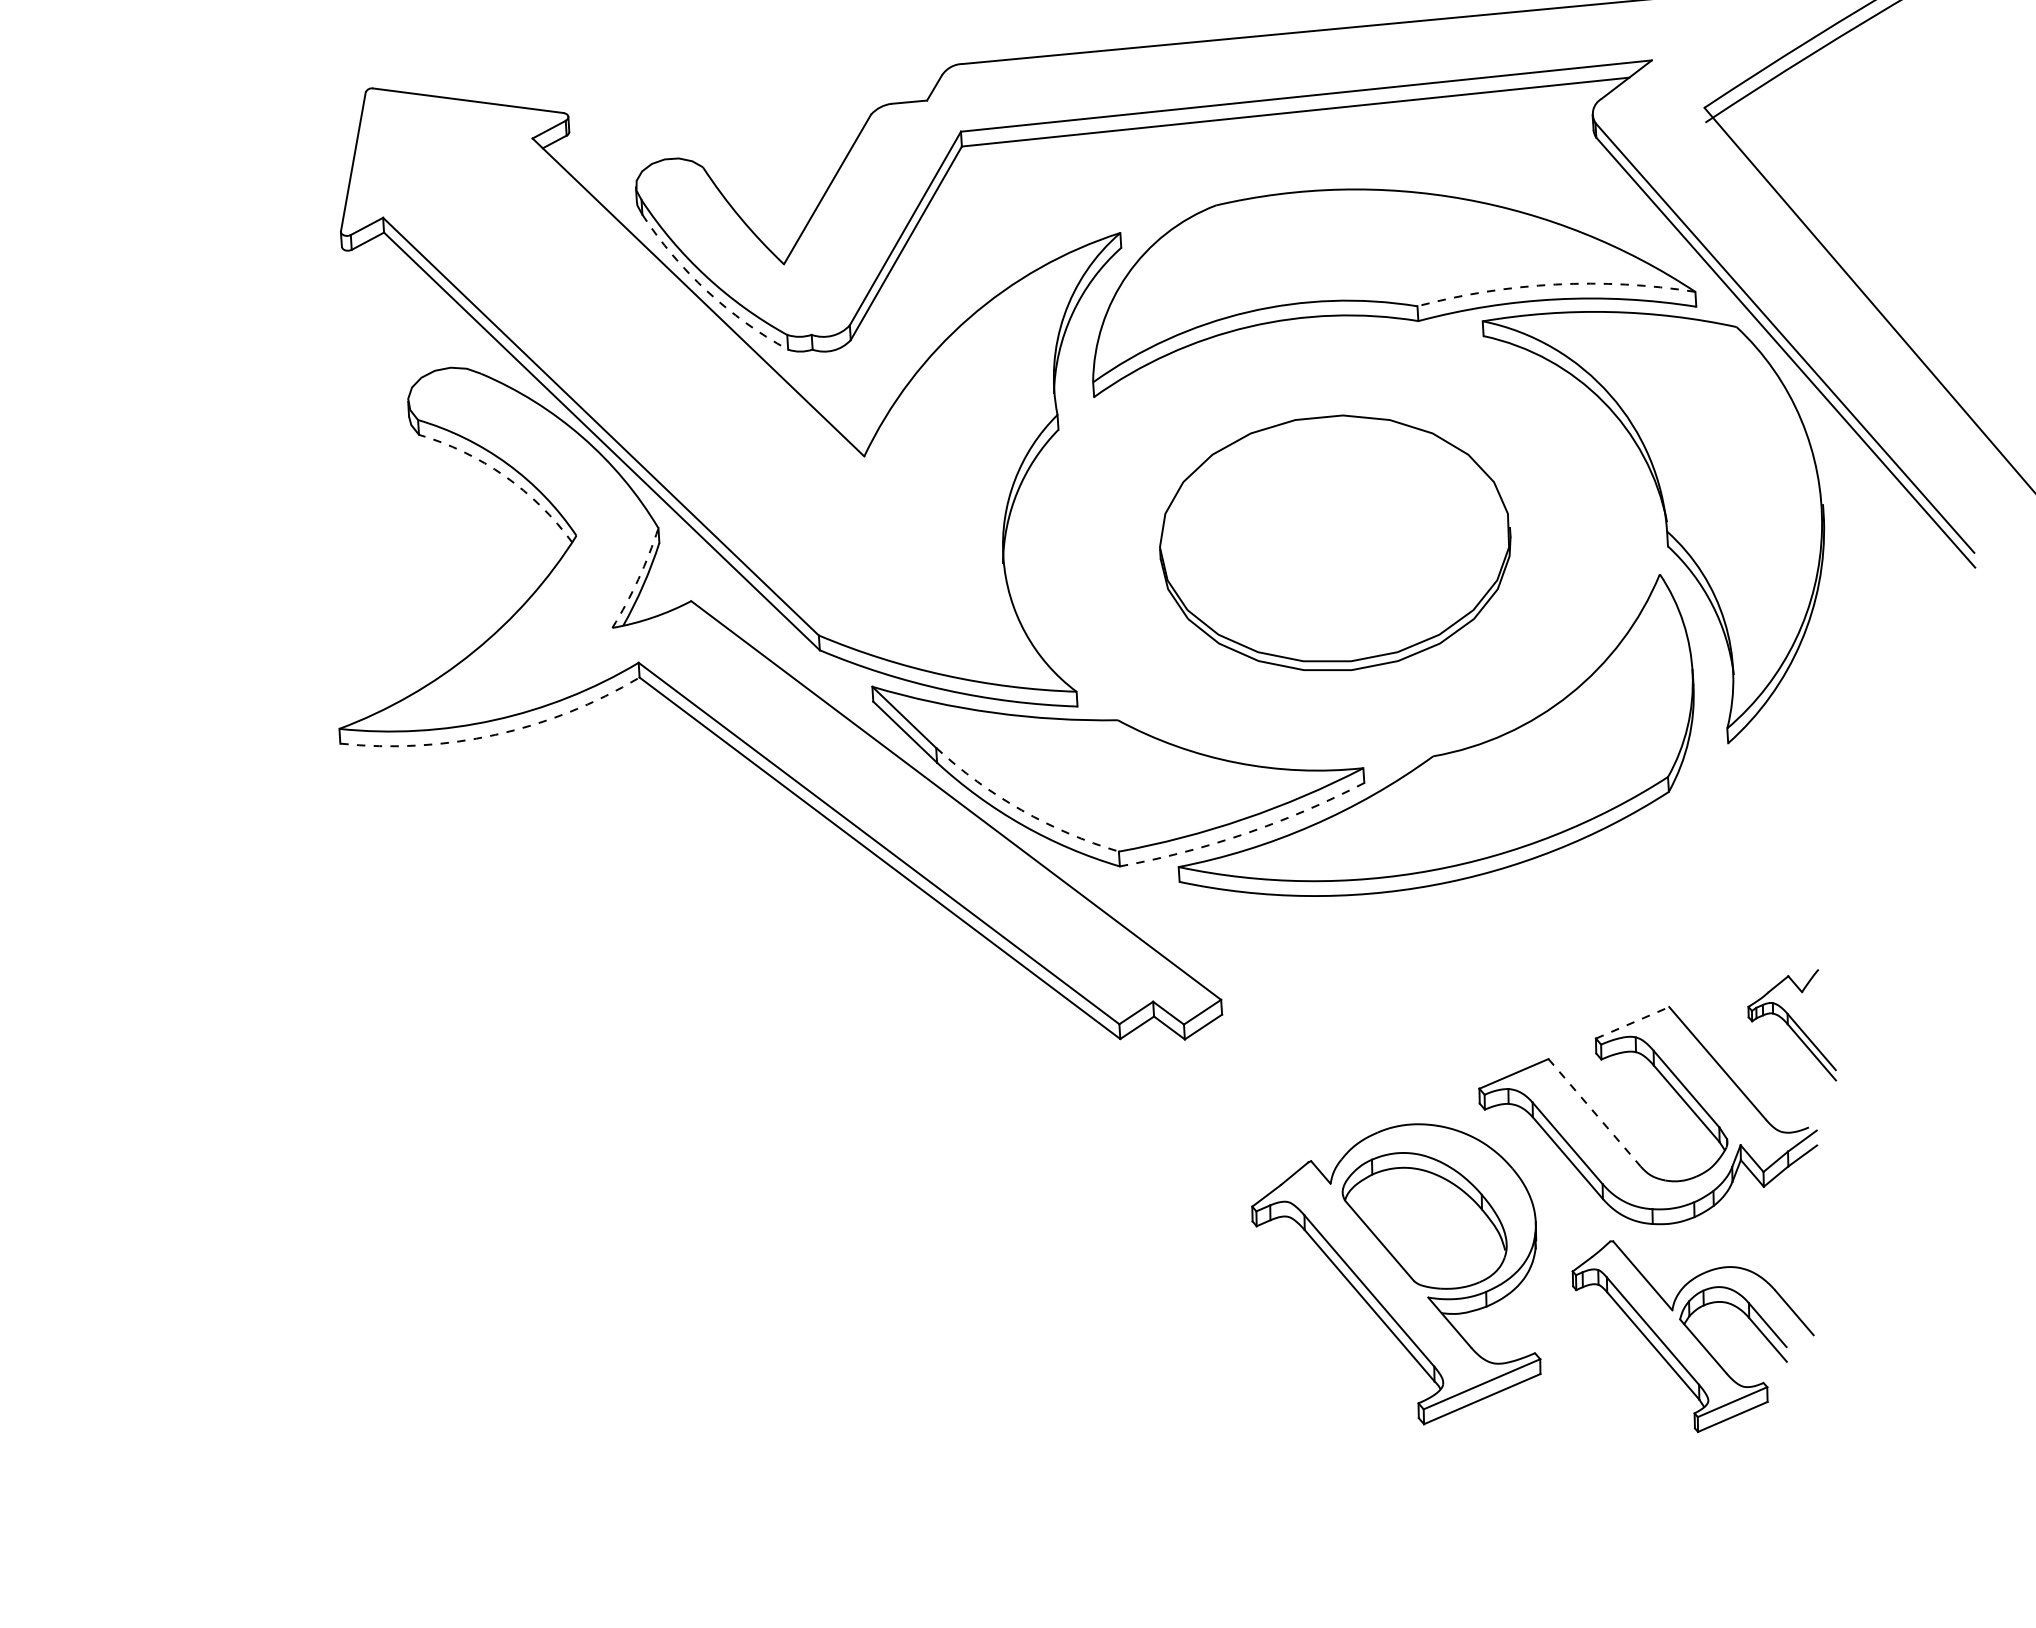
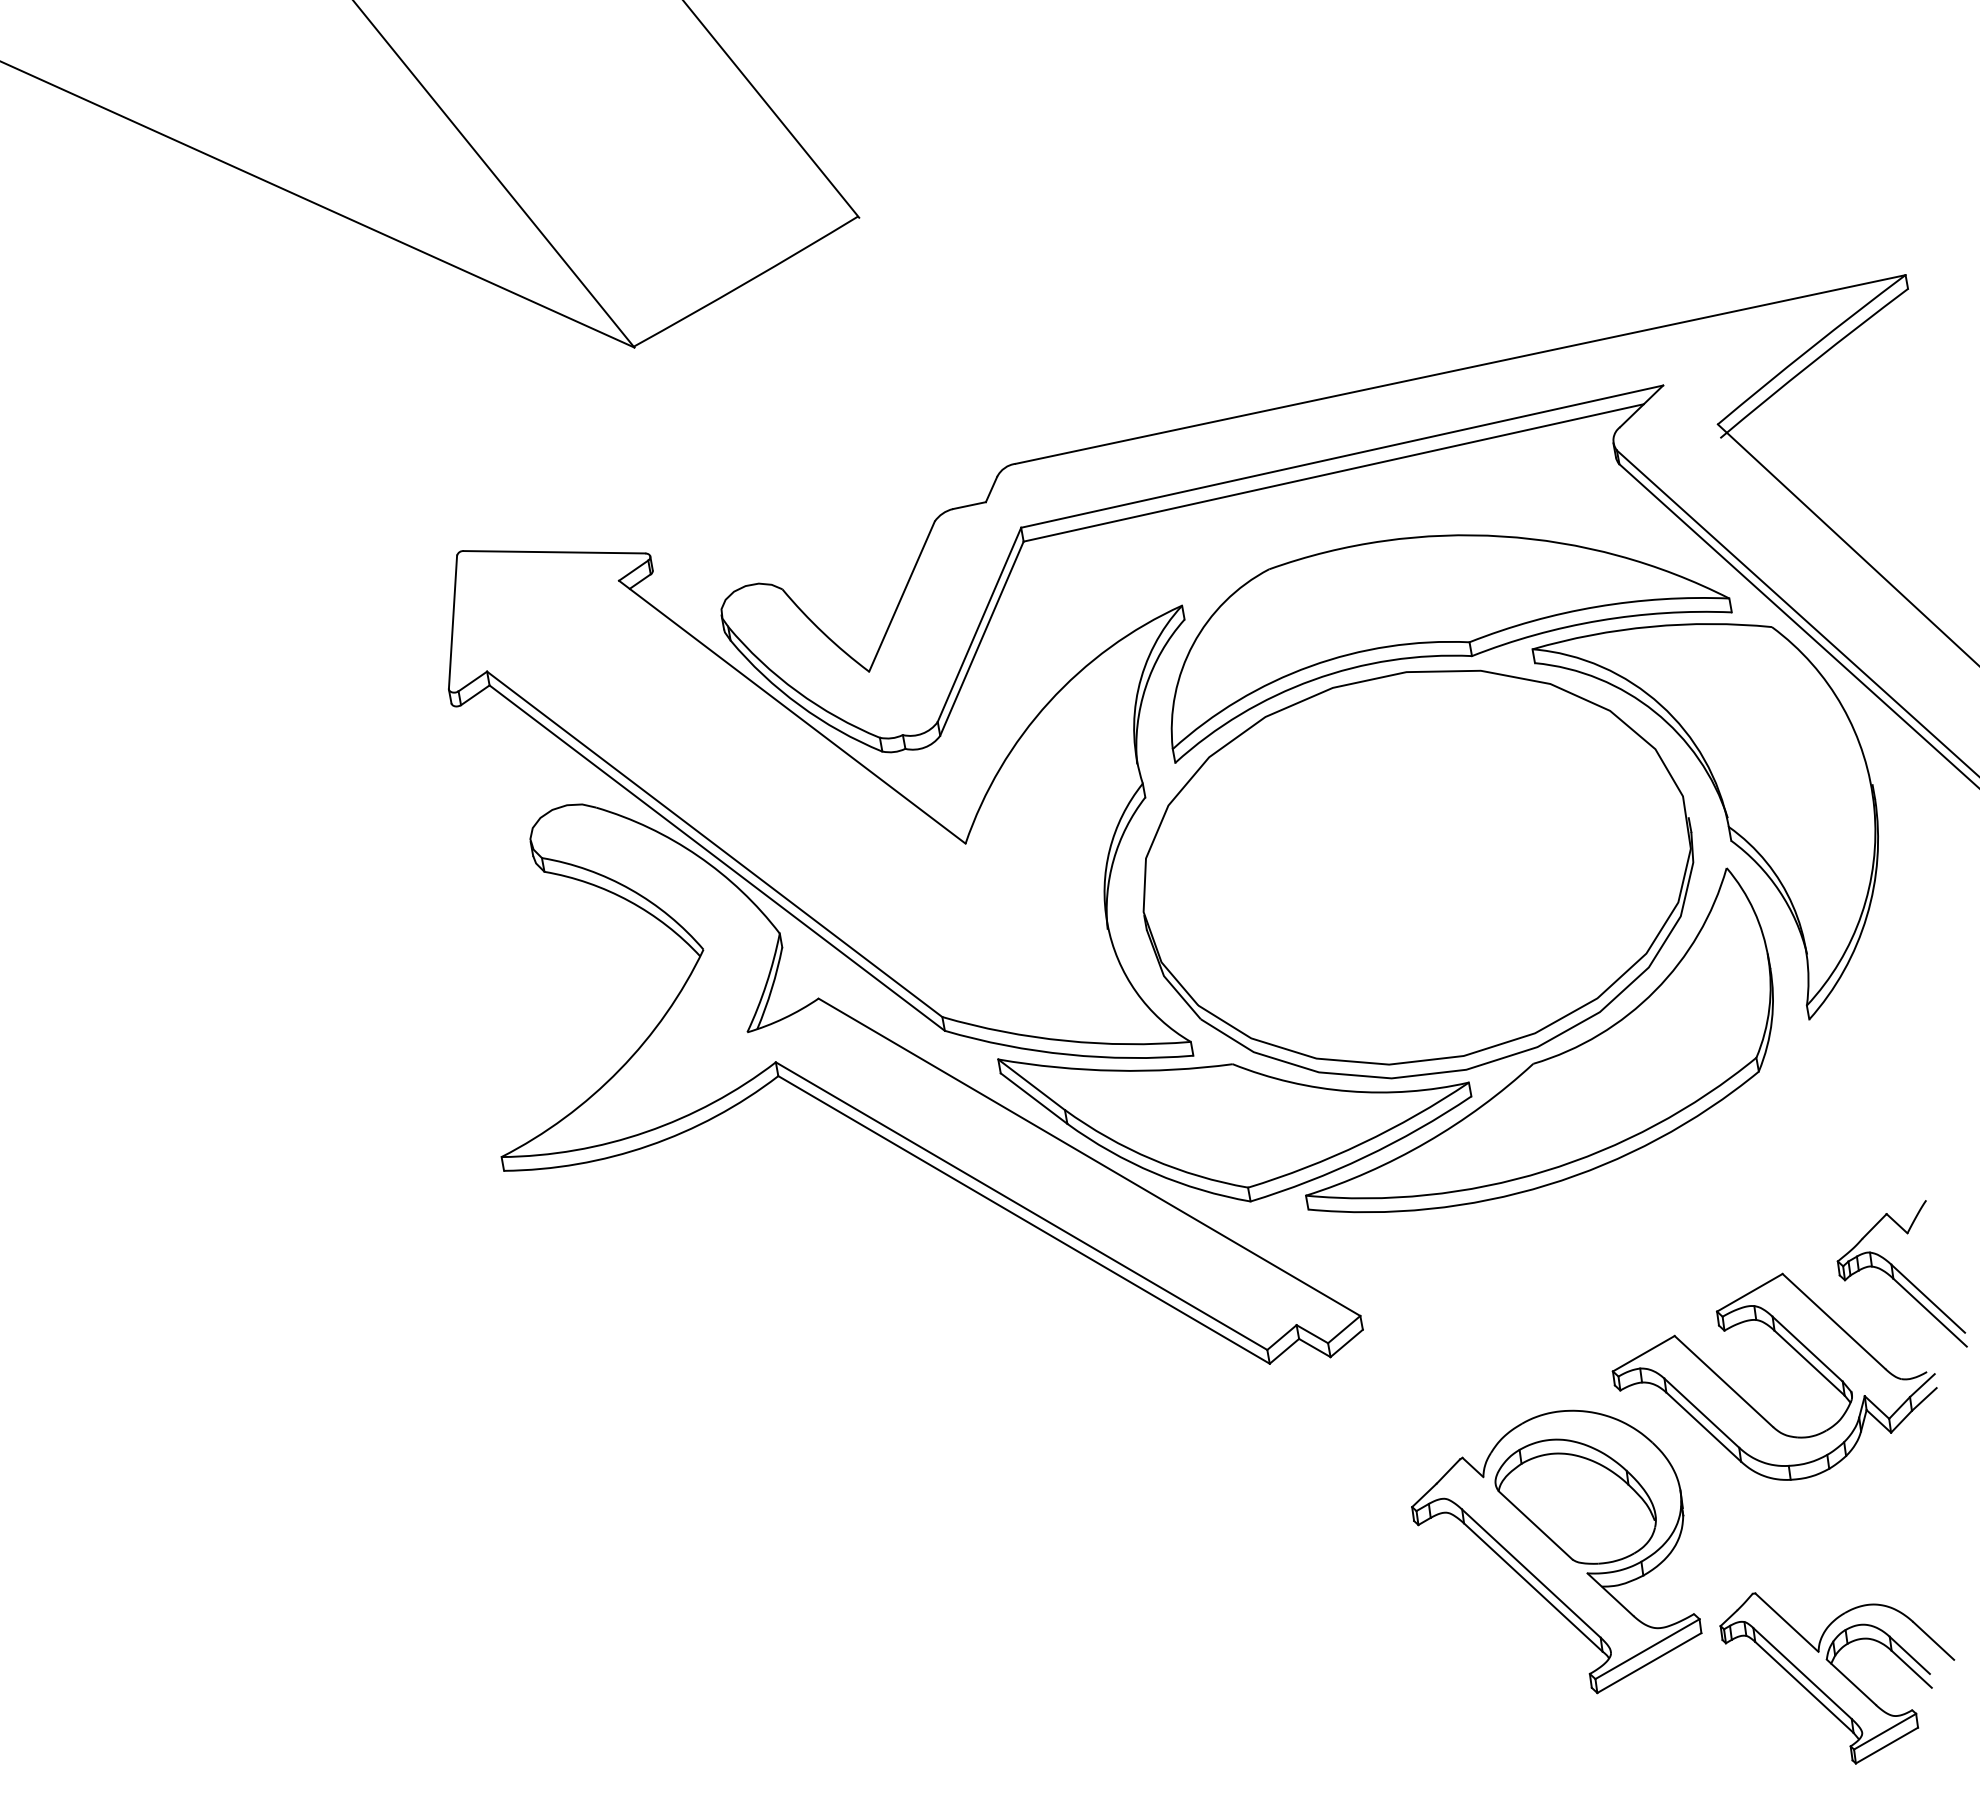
arc: (1556, 284) -> (1597, 606), dashed -> solid
arc: (706, 291) -> (799, 705), dashed -> solid
arc: (504, 476) -> (629, 901), dashed -> solid
part: (1335, 543) -> (1418, 874), size x1.67
arc: (638, 578) -> (766, 983), dashed -> solid
arc: (494, 734) -> (648, 1145), dashed -> solid
arc: (1022, 810) -> (1152, 1159), dashed -> solid
arc: (1244, 834) -> (1364, 1157), dashed -> solid
part: (1794, 1021) -> (1901, 1273), size x1.43
line: (1632, 1022) -> (1749, 1292), dashed -> solid
line: (1594, 1112) -> (1723, 1381), dashed -> solid
part: (1689, 1340) -> (1837, 1678), moved

